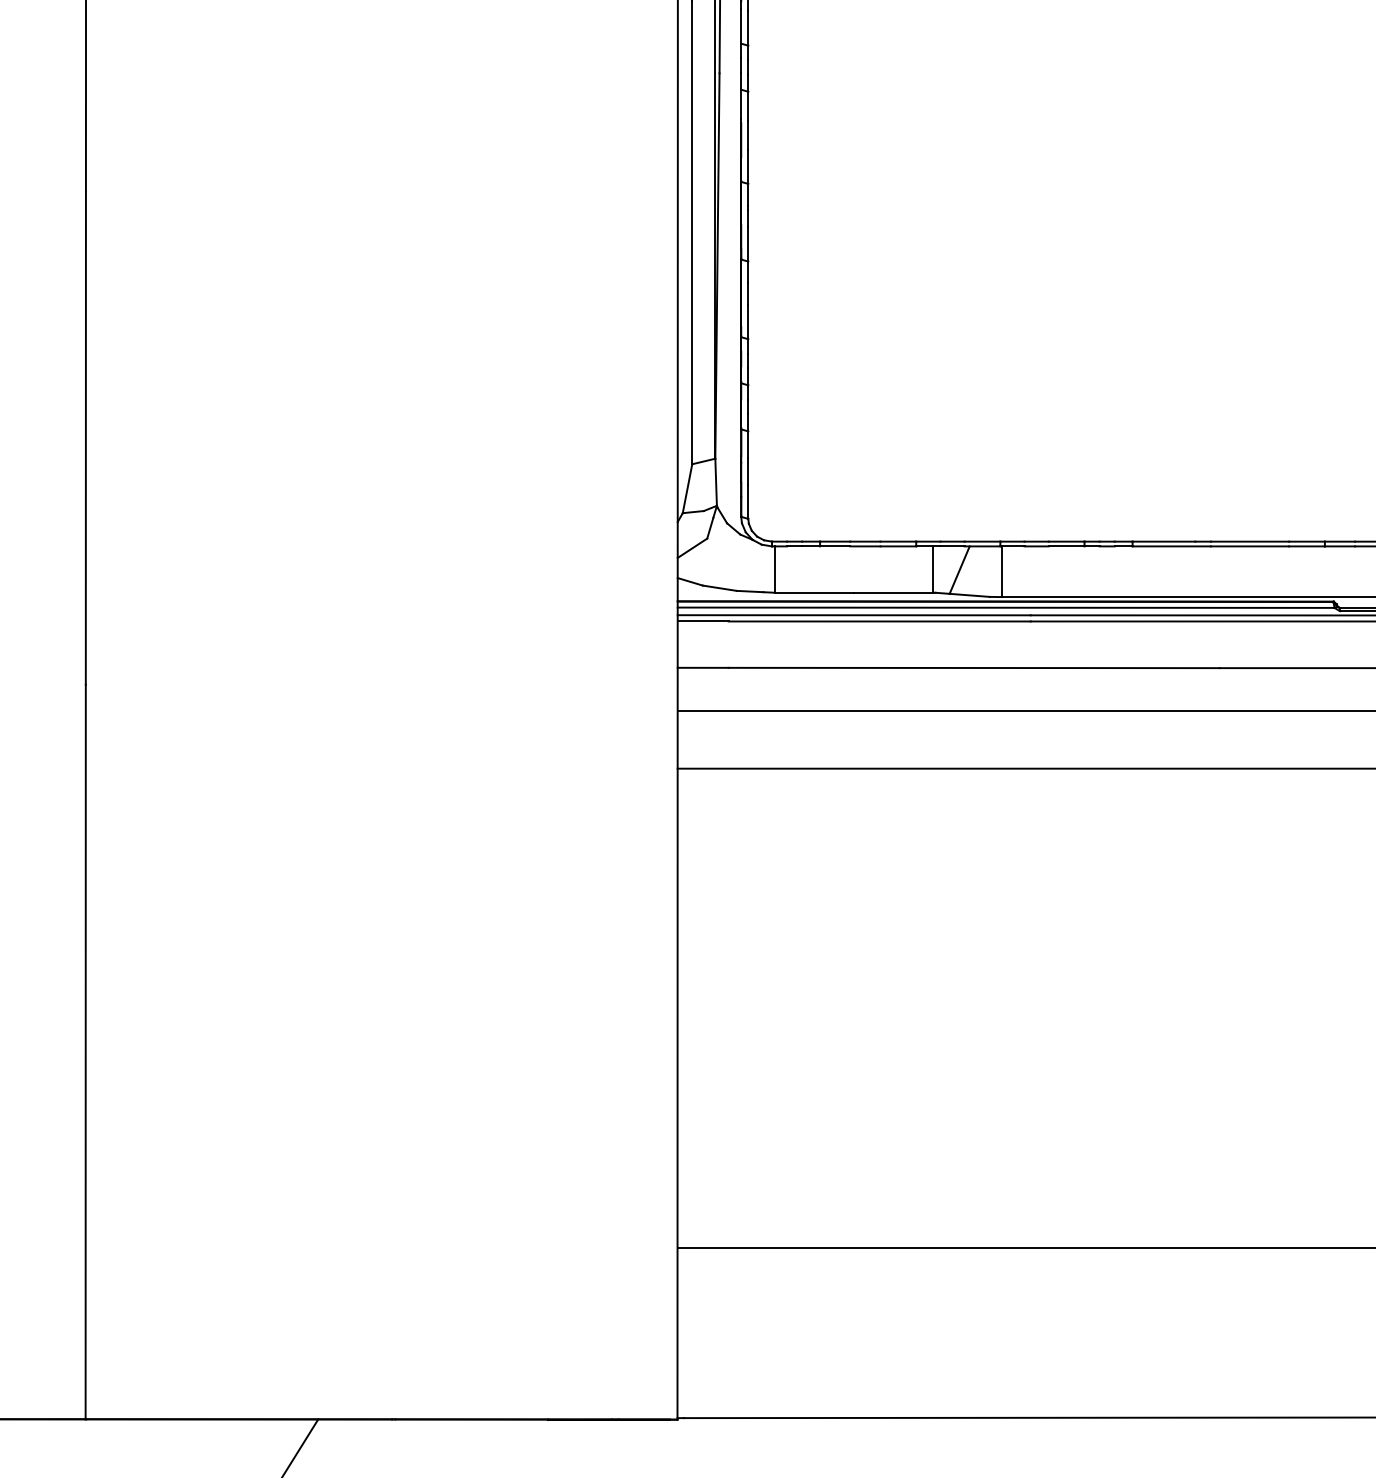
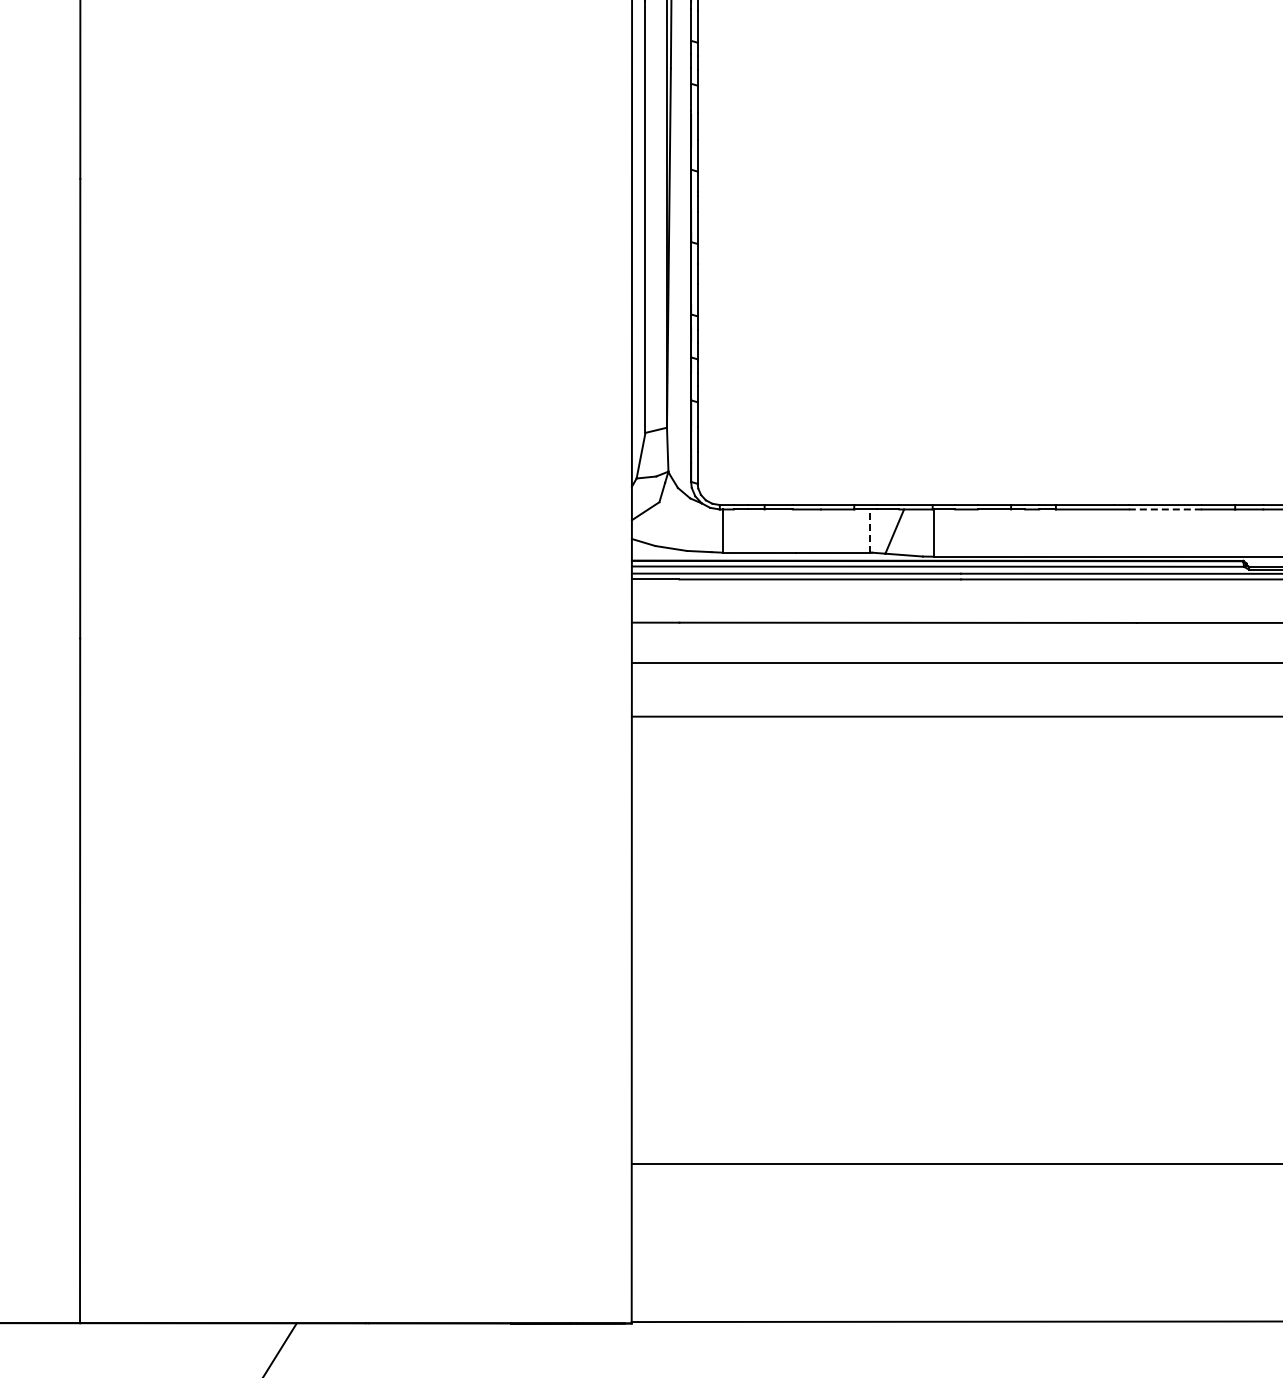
line: (1249, 546) -> (1164, 509), solid -> dashed
line: (932, 570) -> (869, 531), solid -> dashed

